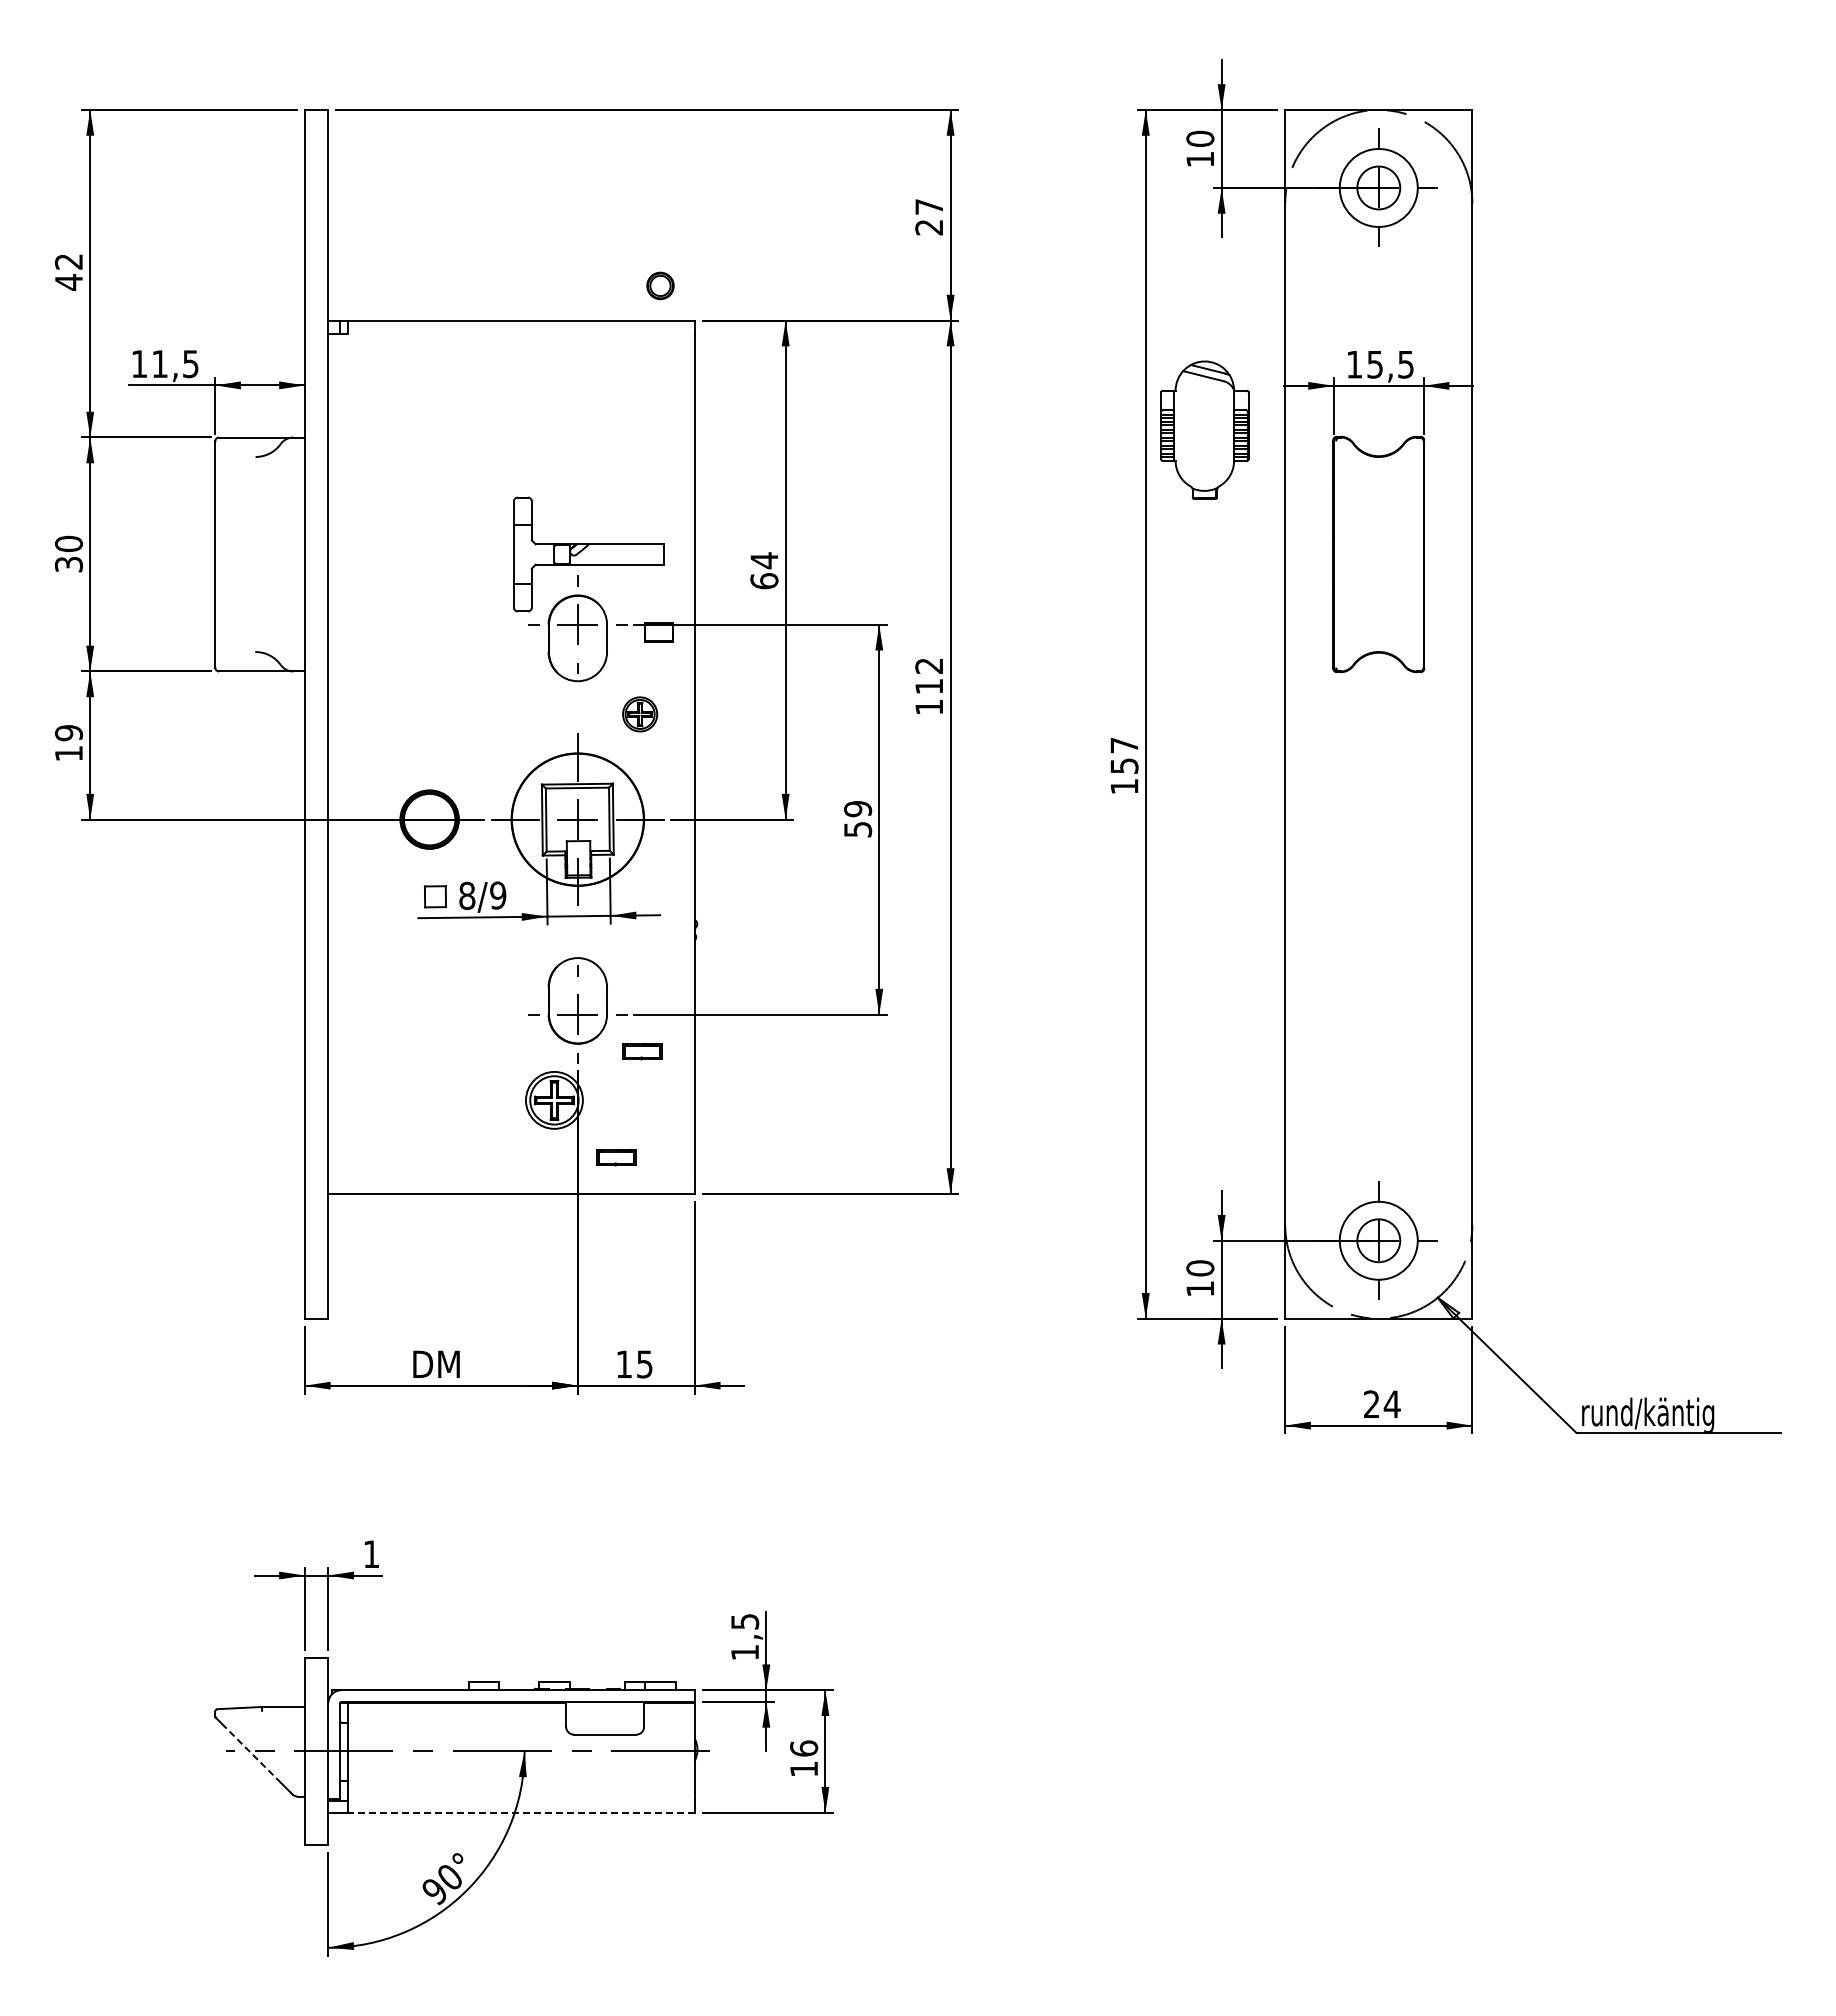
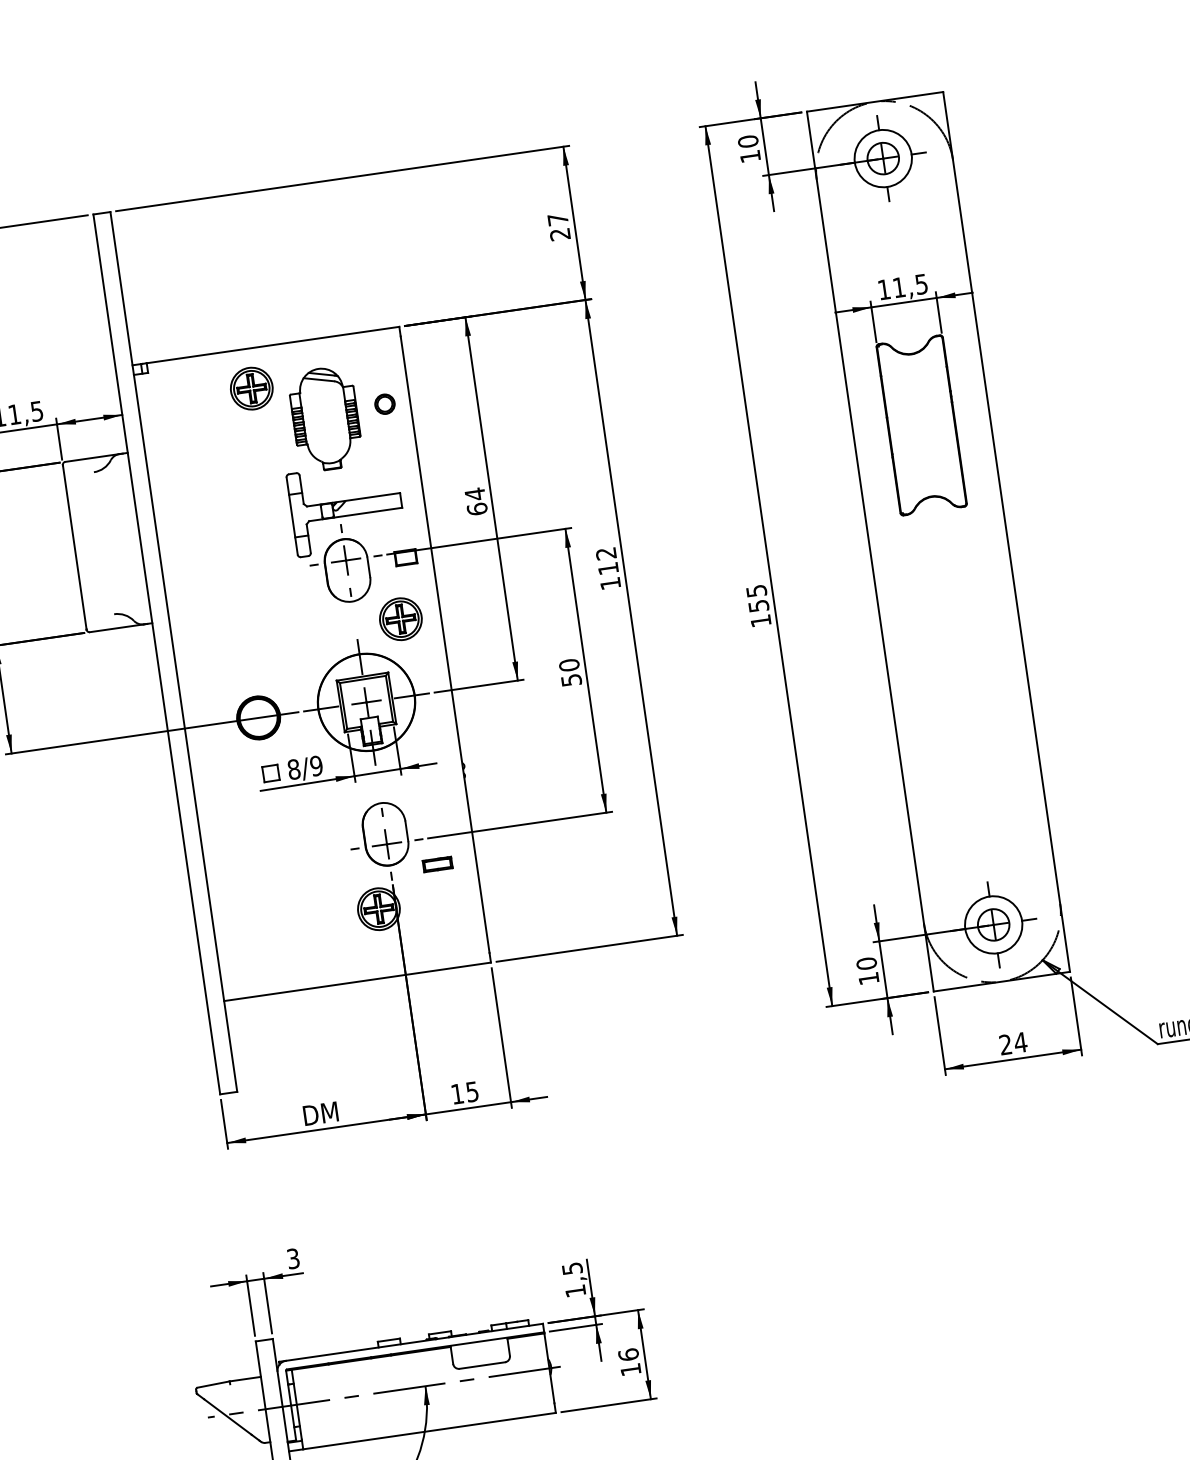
part: (660, 285) -> (384, 403), moved
text: (1374, 364) -> (898, 287), 15,5 -> 11,5
part: (483, 374) -> (251, 388), added
part: (1204, 429) -> (325, 418), moved
part: (639, 714) -> (400, 619), size x1.67
text: (1124, 745) -> (756, 591), 157 -> 155
text: (858, 809) -> (569, 665), 59 -> 50
part: (616, 1157) -> (430, 944), removed
text: (371, 1554) -> (293, 1258), 1 -> 3
line: (252, 1754) -> (227, 1416), dashed -> solid
line: (521, 1812) -> (429, 1430), dashed -> solid

